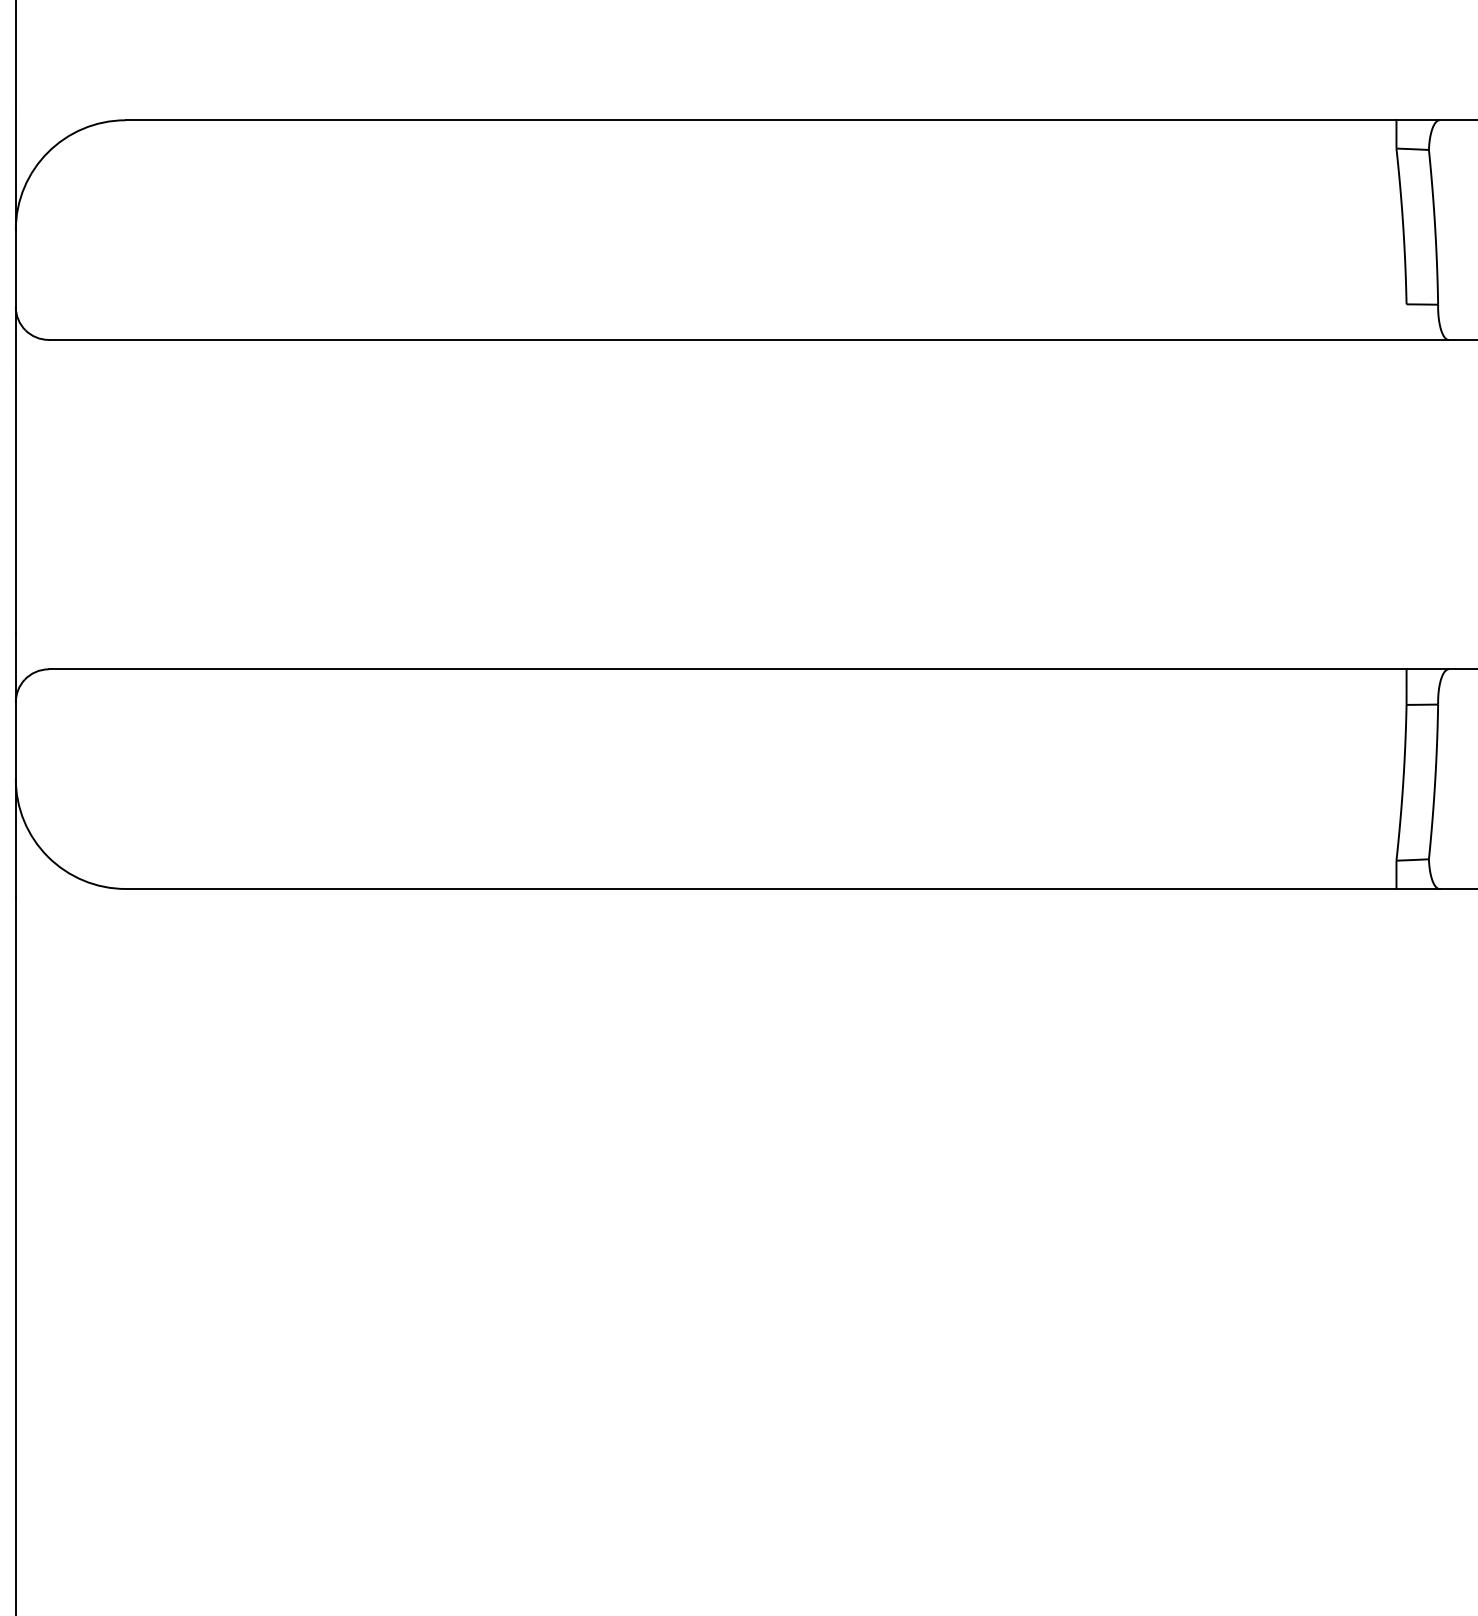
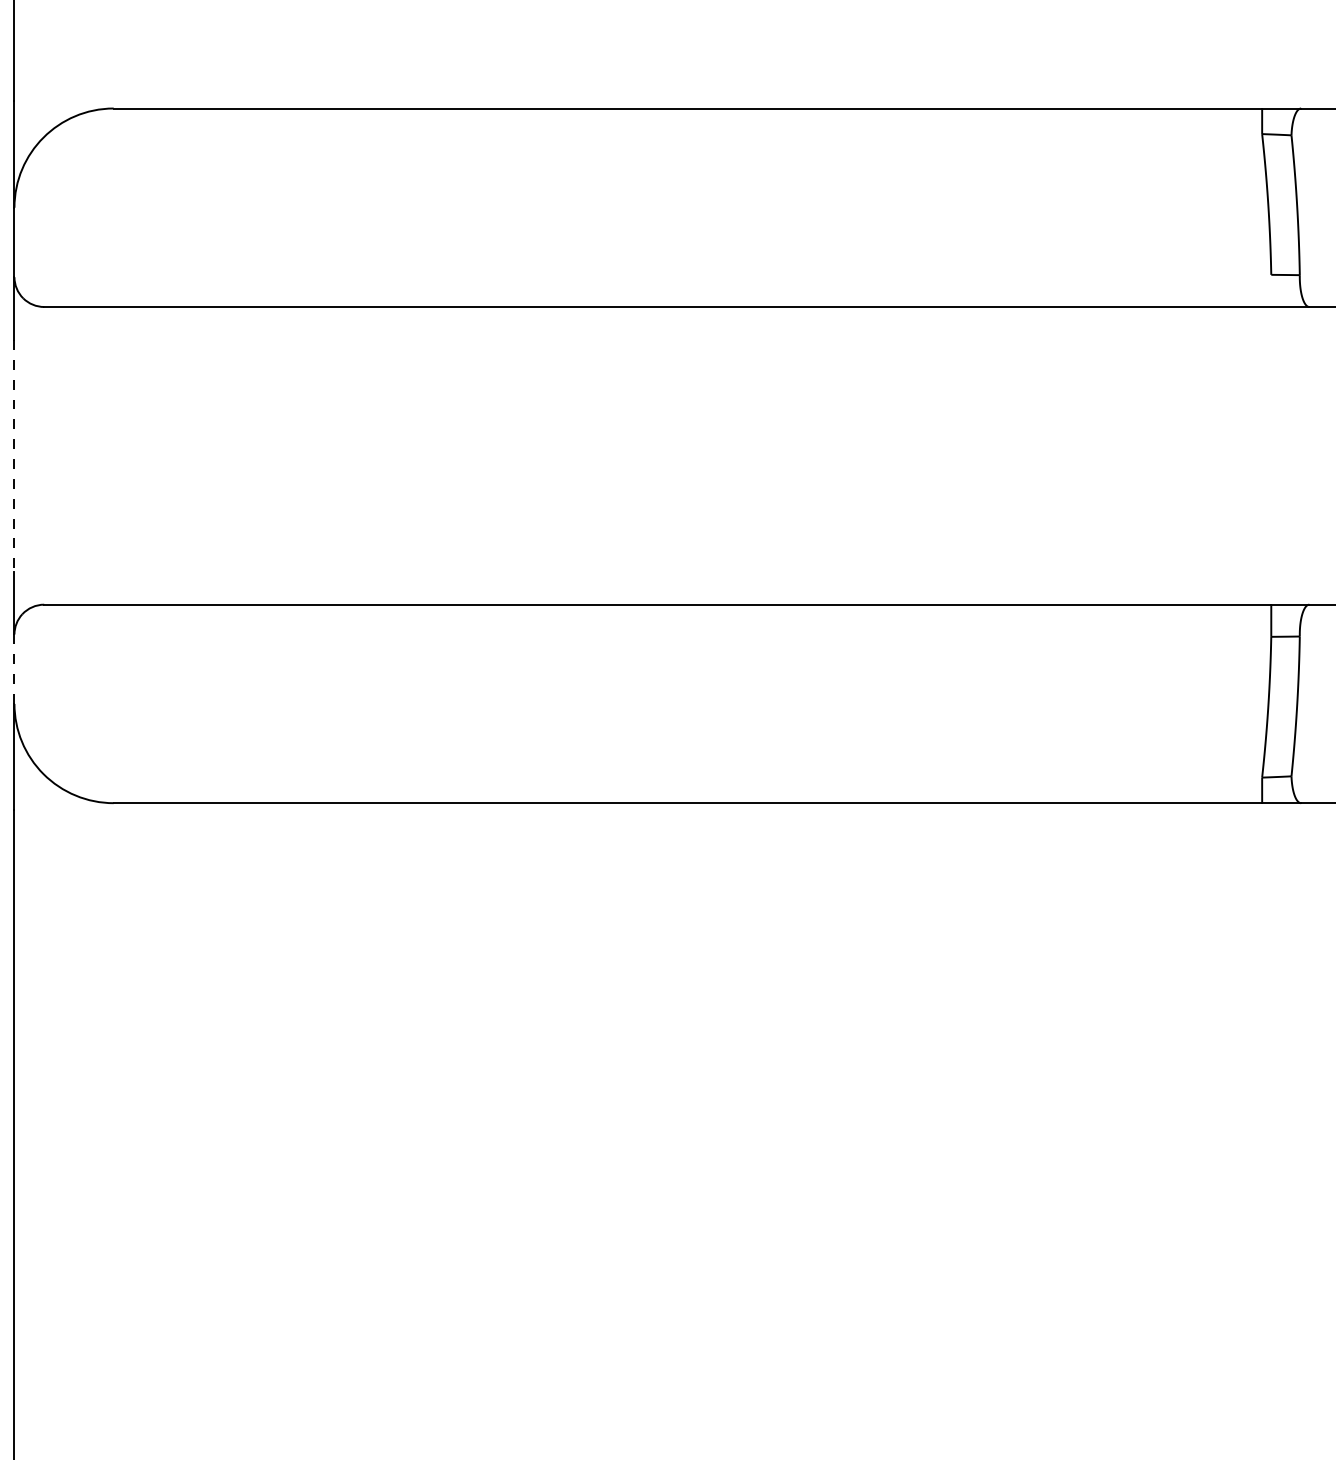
line: (15, 505) -> (14, 456), solid -> dashed
line: (15, 741) -> (14, 669), solid -> dashed

